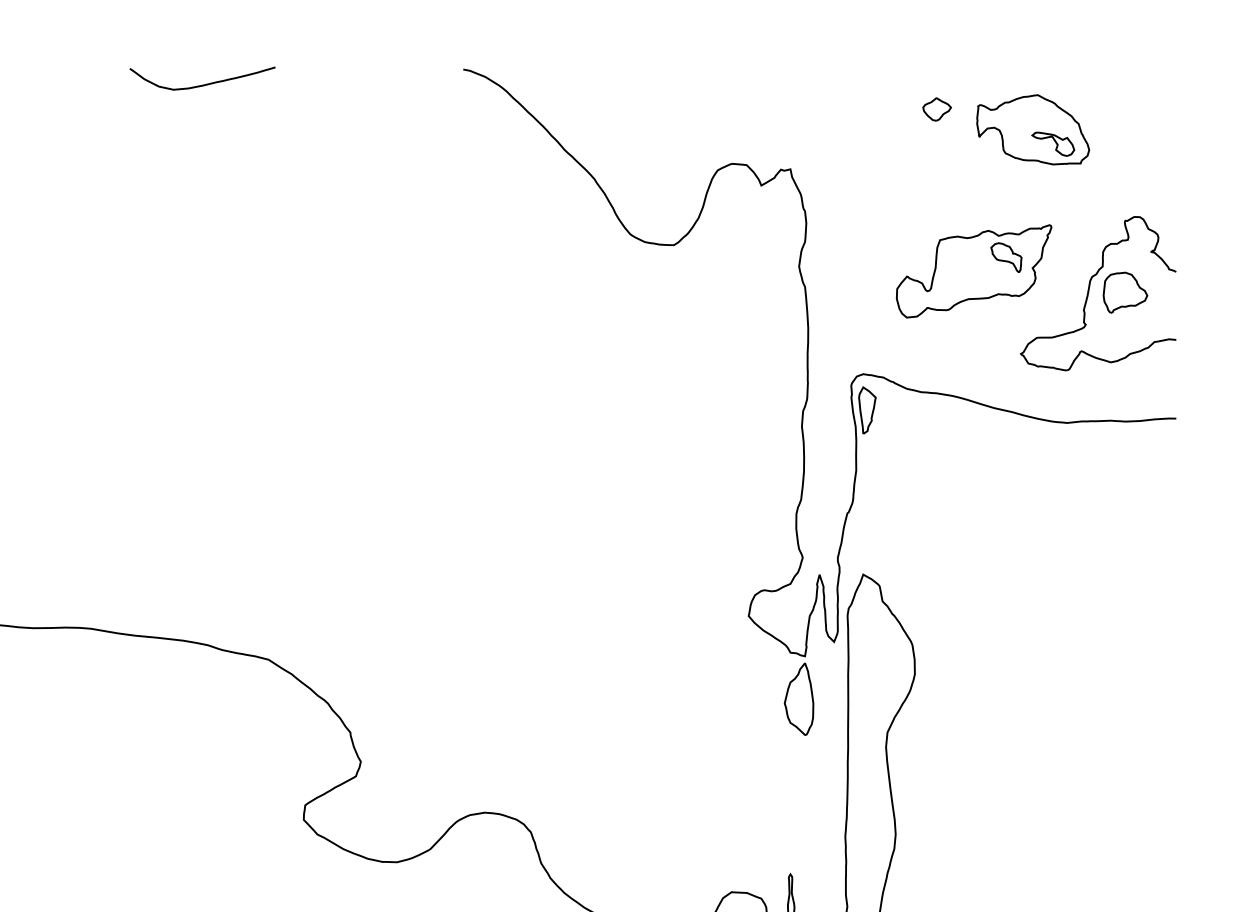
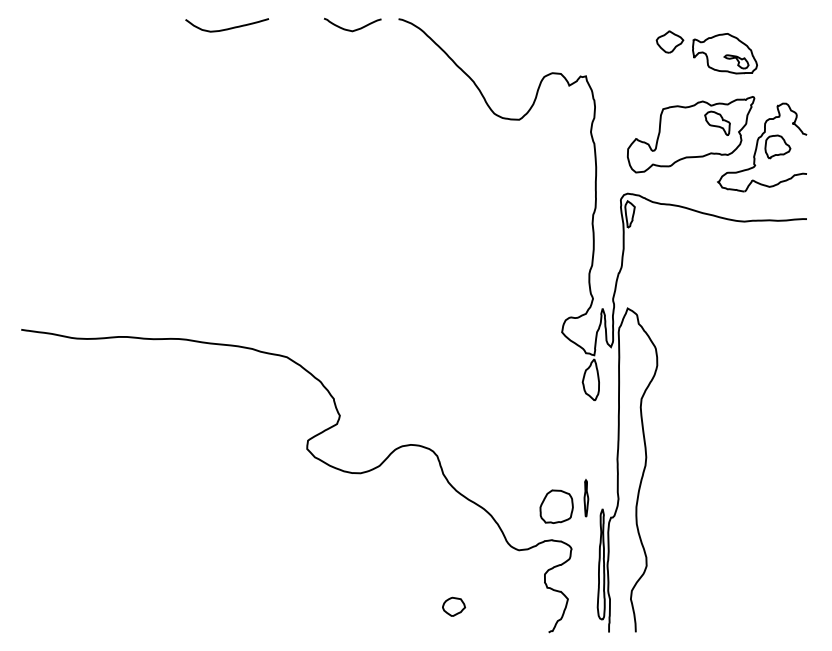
curve: (206, 82) -> (229, 27), moved
curve: (379, 87) -> (350, 29), added
part: (936, 108) -> (669, 41), size x1.67
part: (974, 270) -> (691, 134), size x1.43

